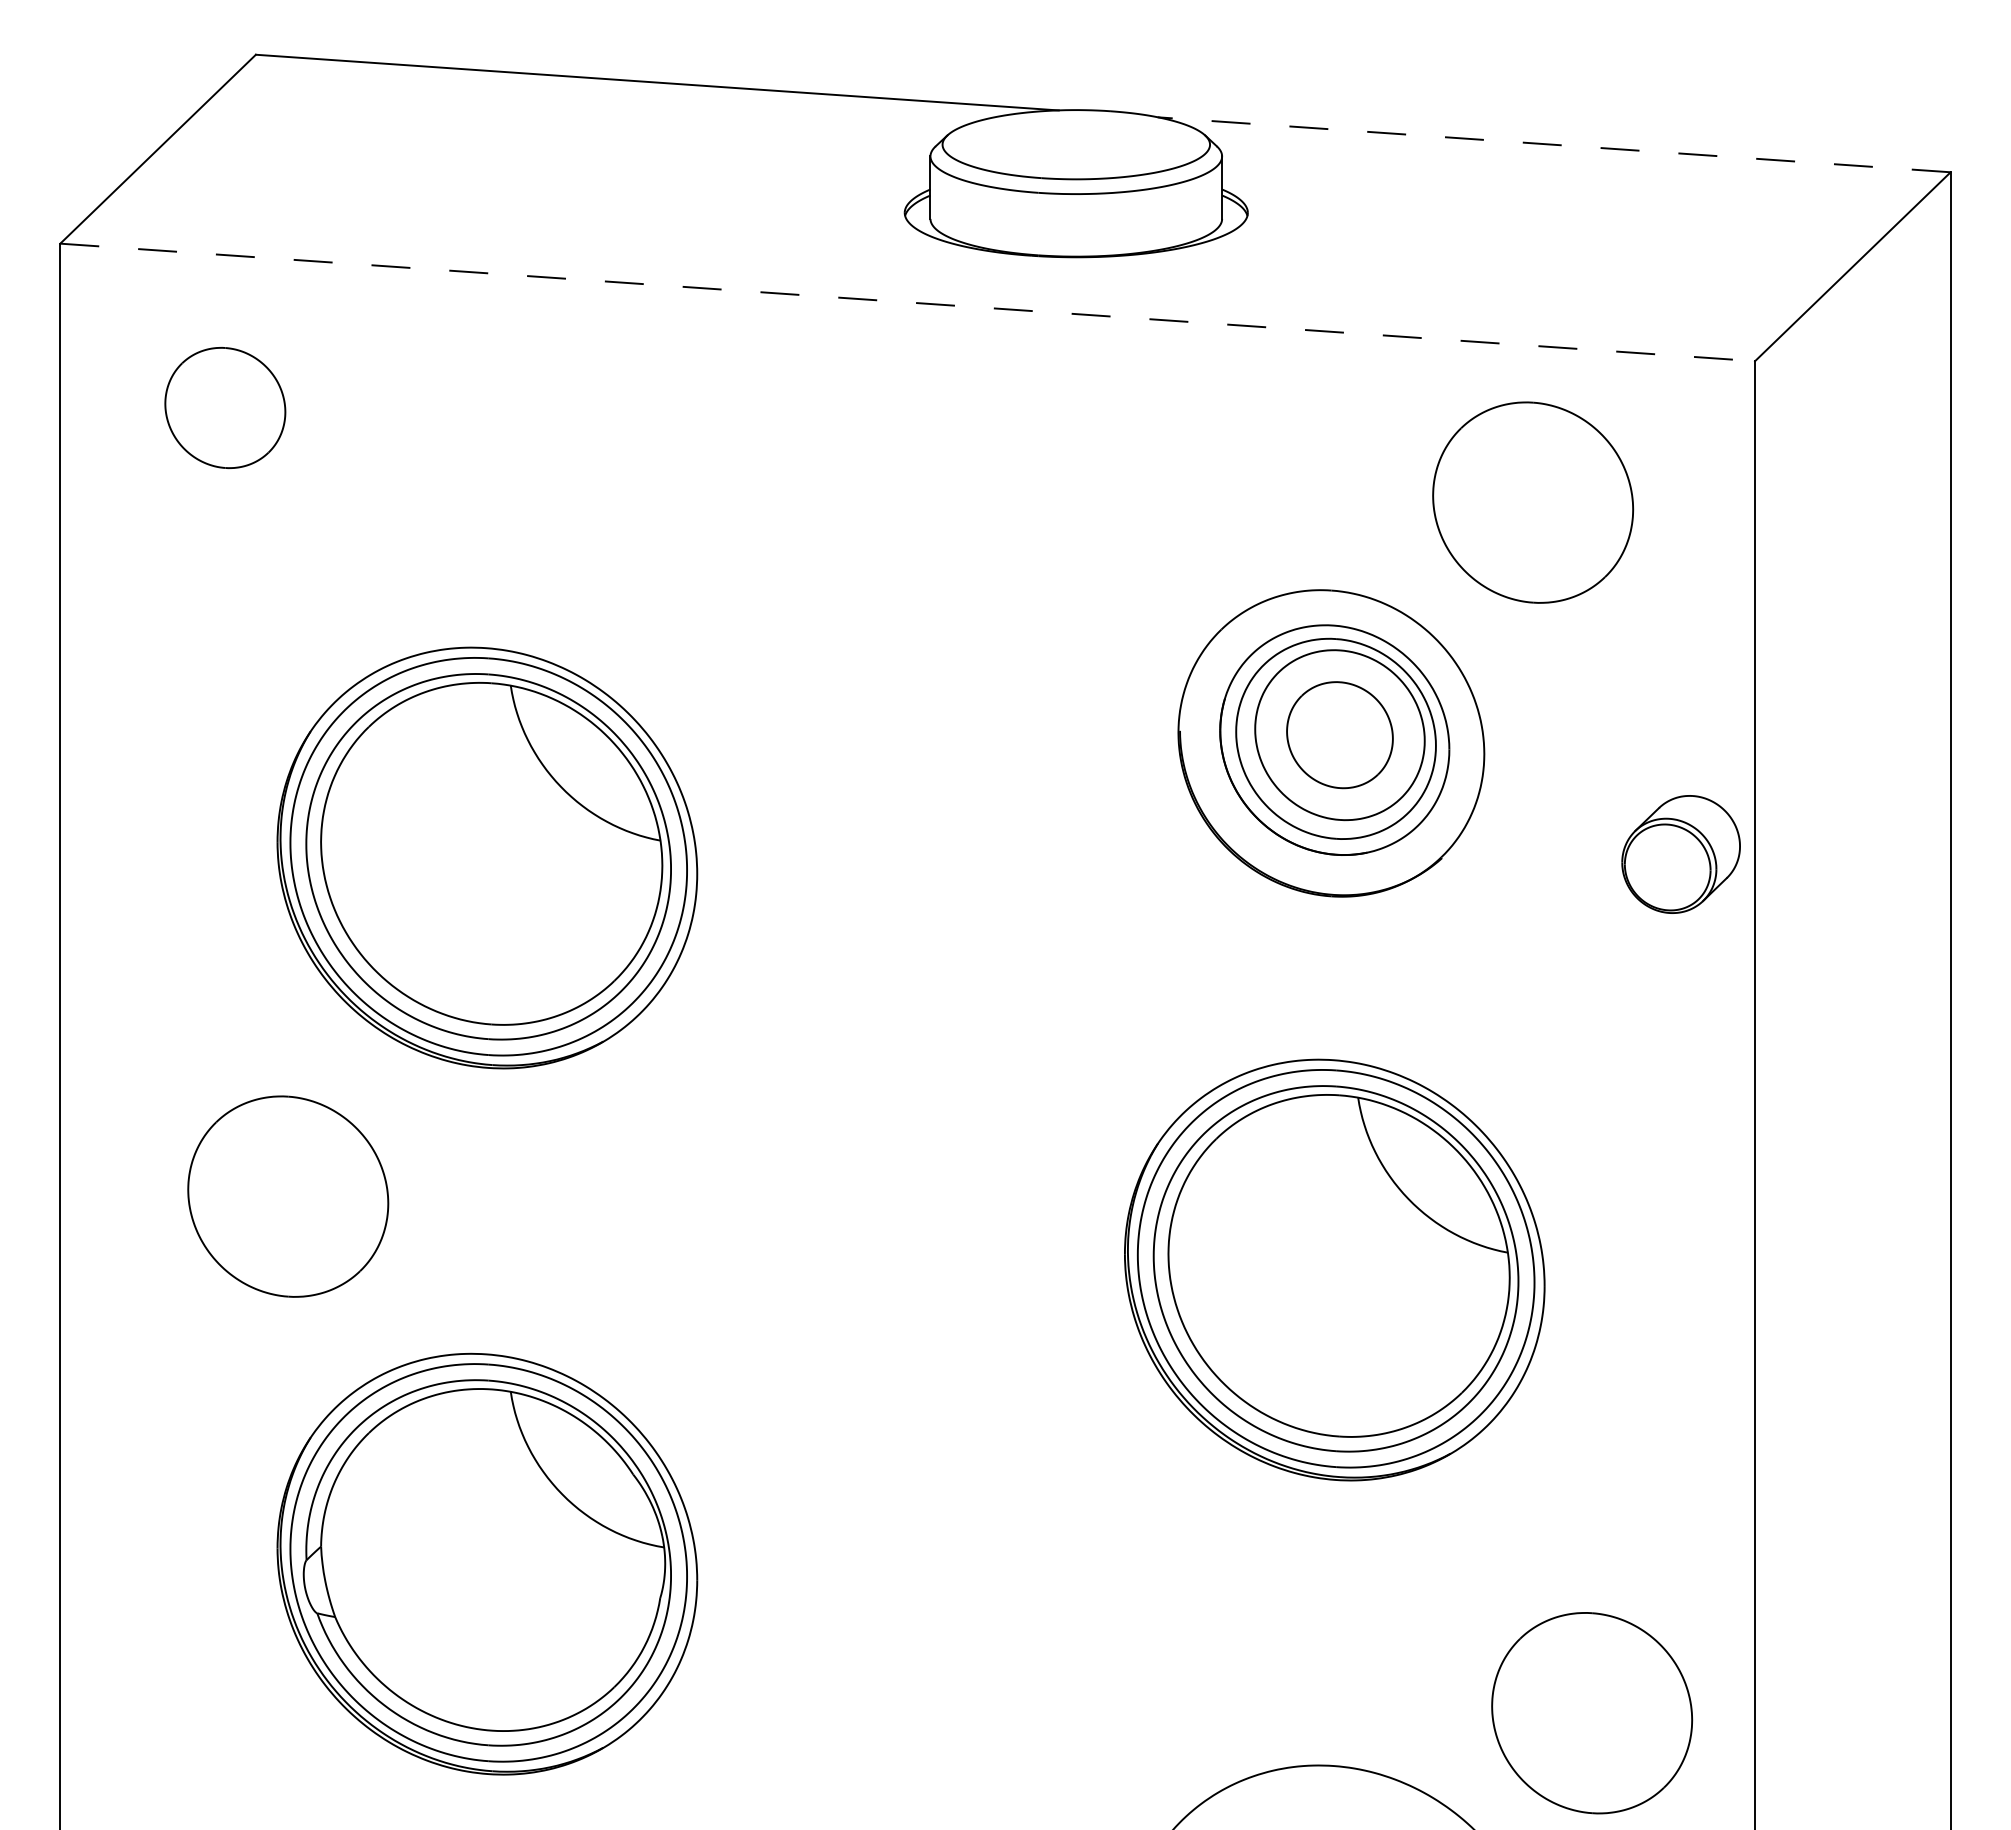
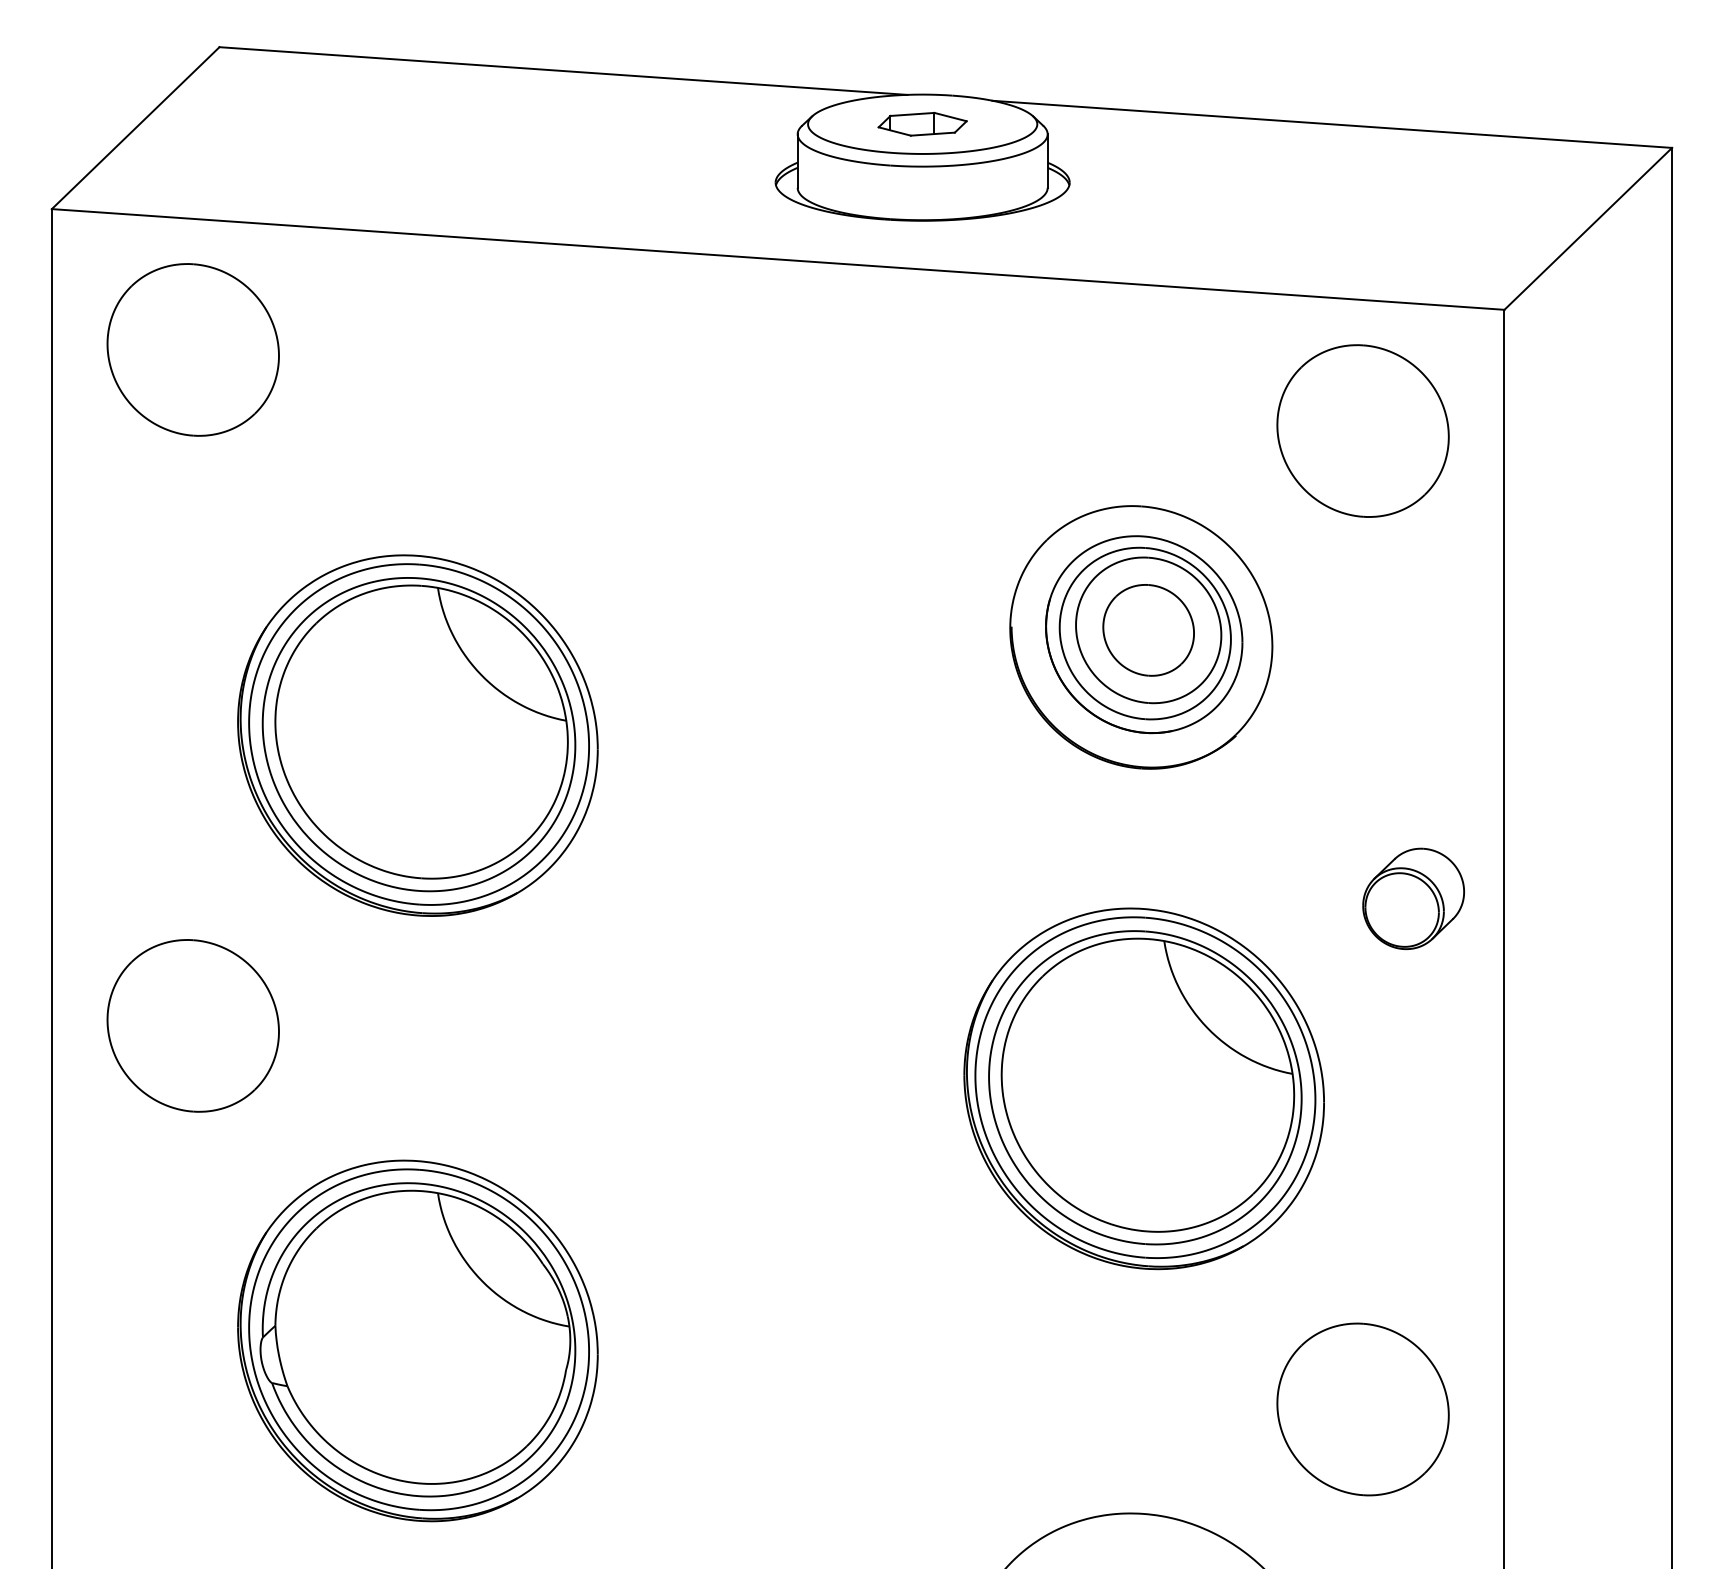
part: (1075, 144) -> (921, 124), added
line: (1553, 144) -> (1331, 124), dashed -> solid
line: (908, 302) -> (778, 259), dashed -> solid
part: (225, 407) -> (193, 349), size x1.67
part: (1533, 502) -> (1363, 430), moved
part: (1680, 854) -> (1413, 898), moved
part: (288, 1196) -> (193, 1025), moved
part: (1592, 1713) -> (1363, 1409), moved

